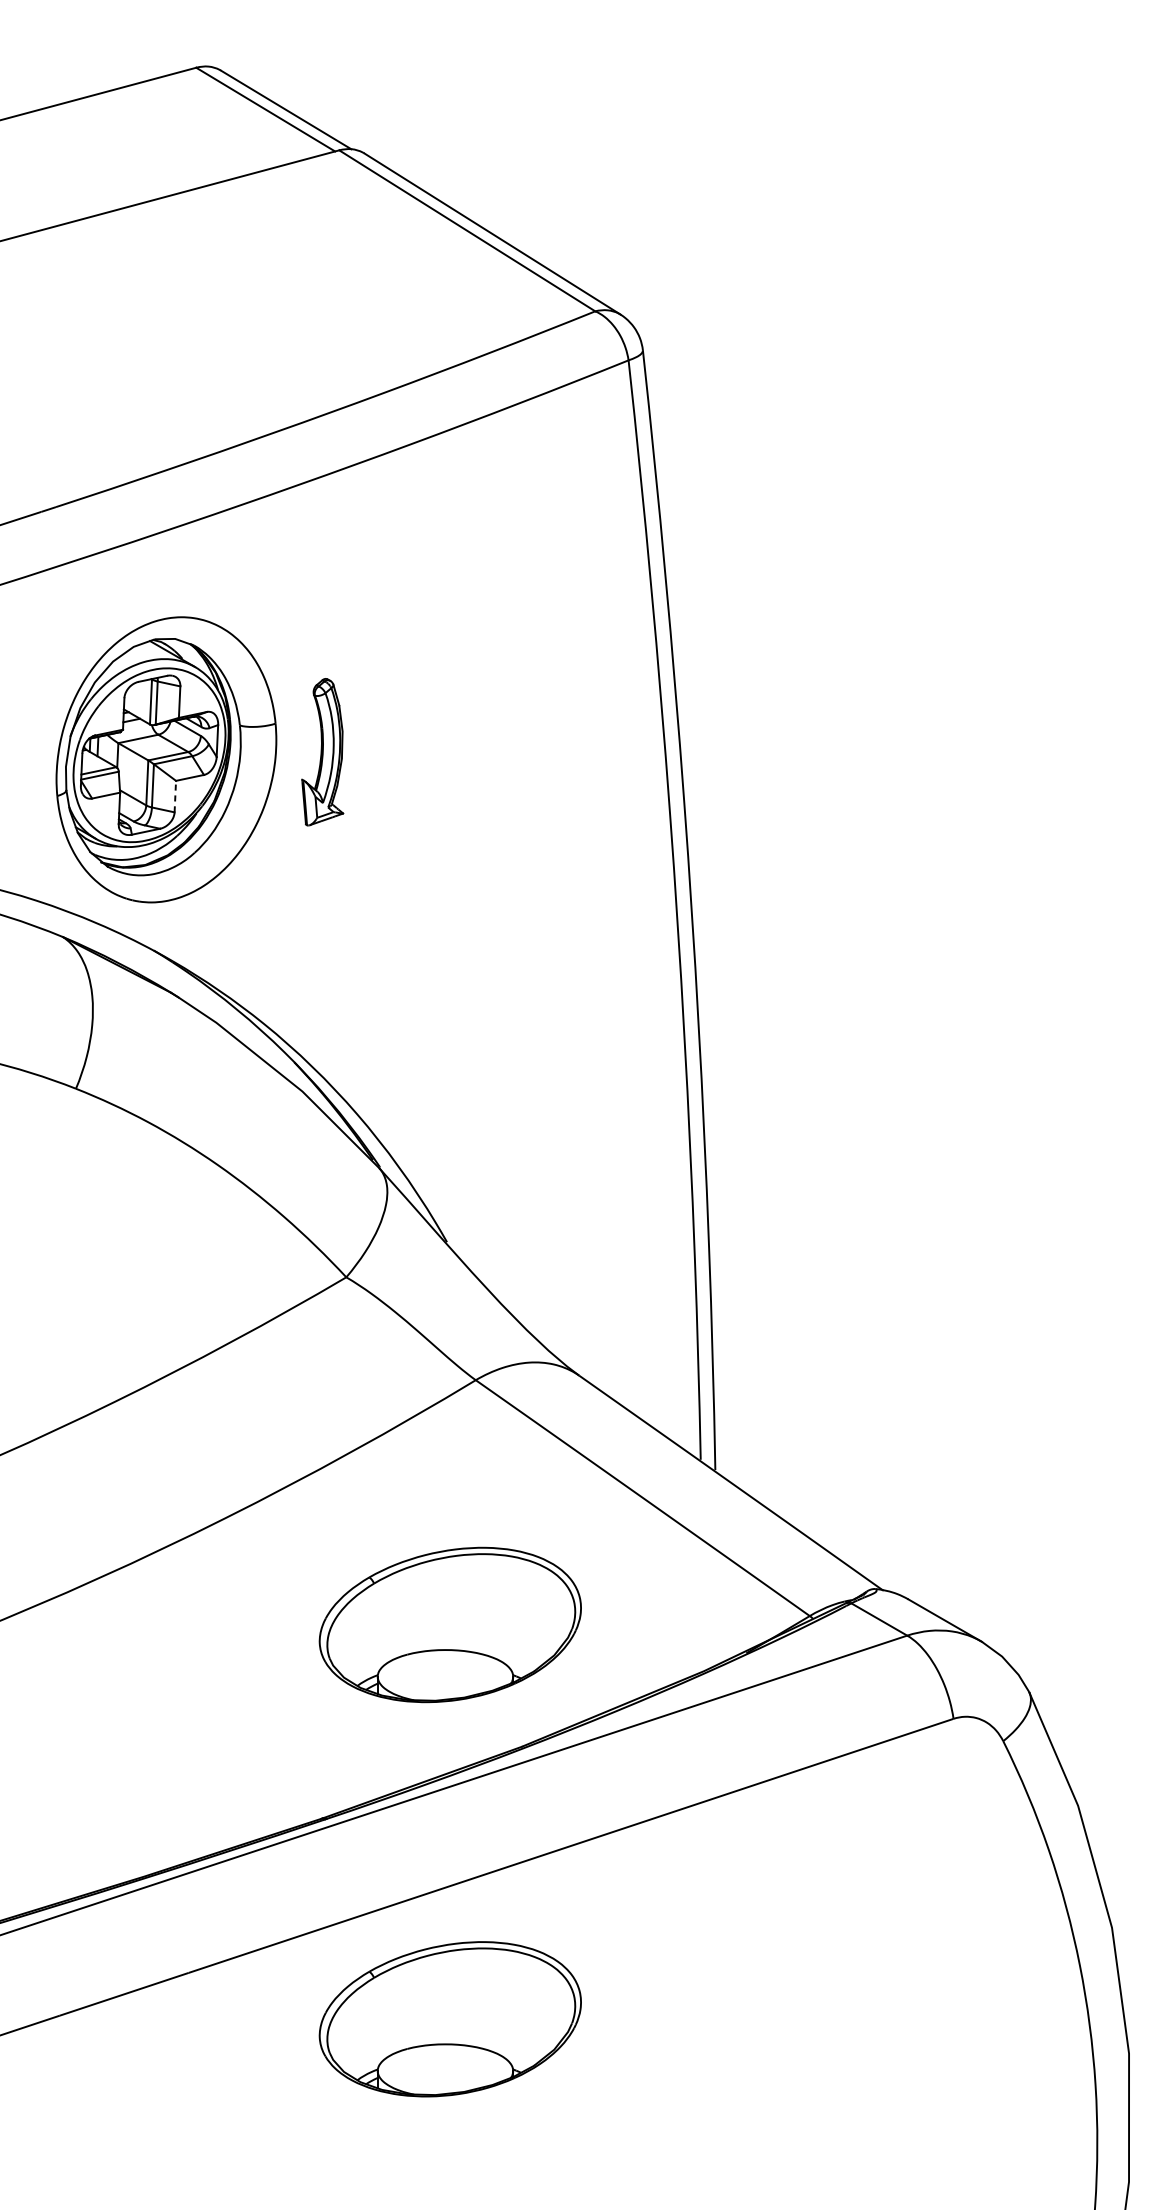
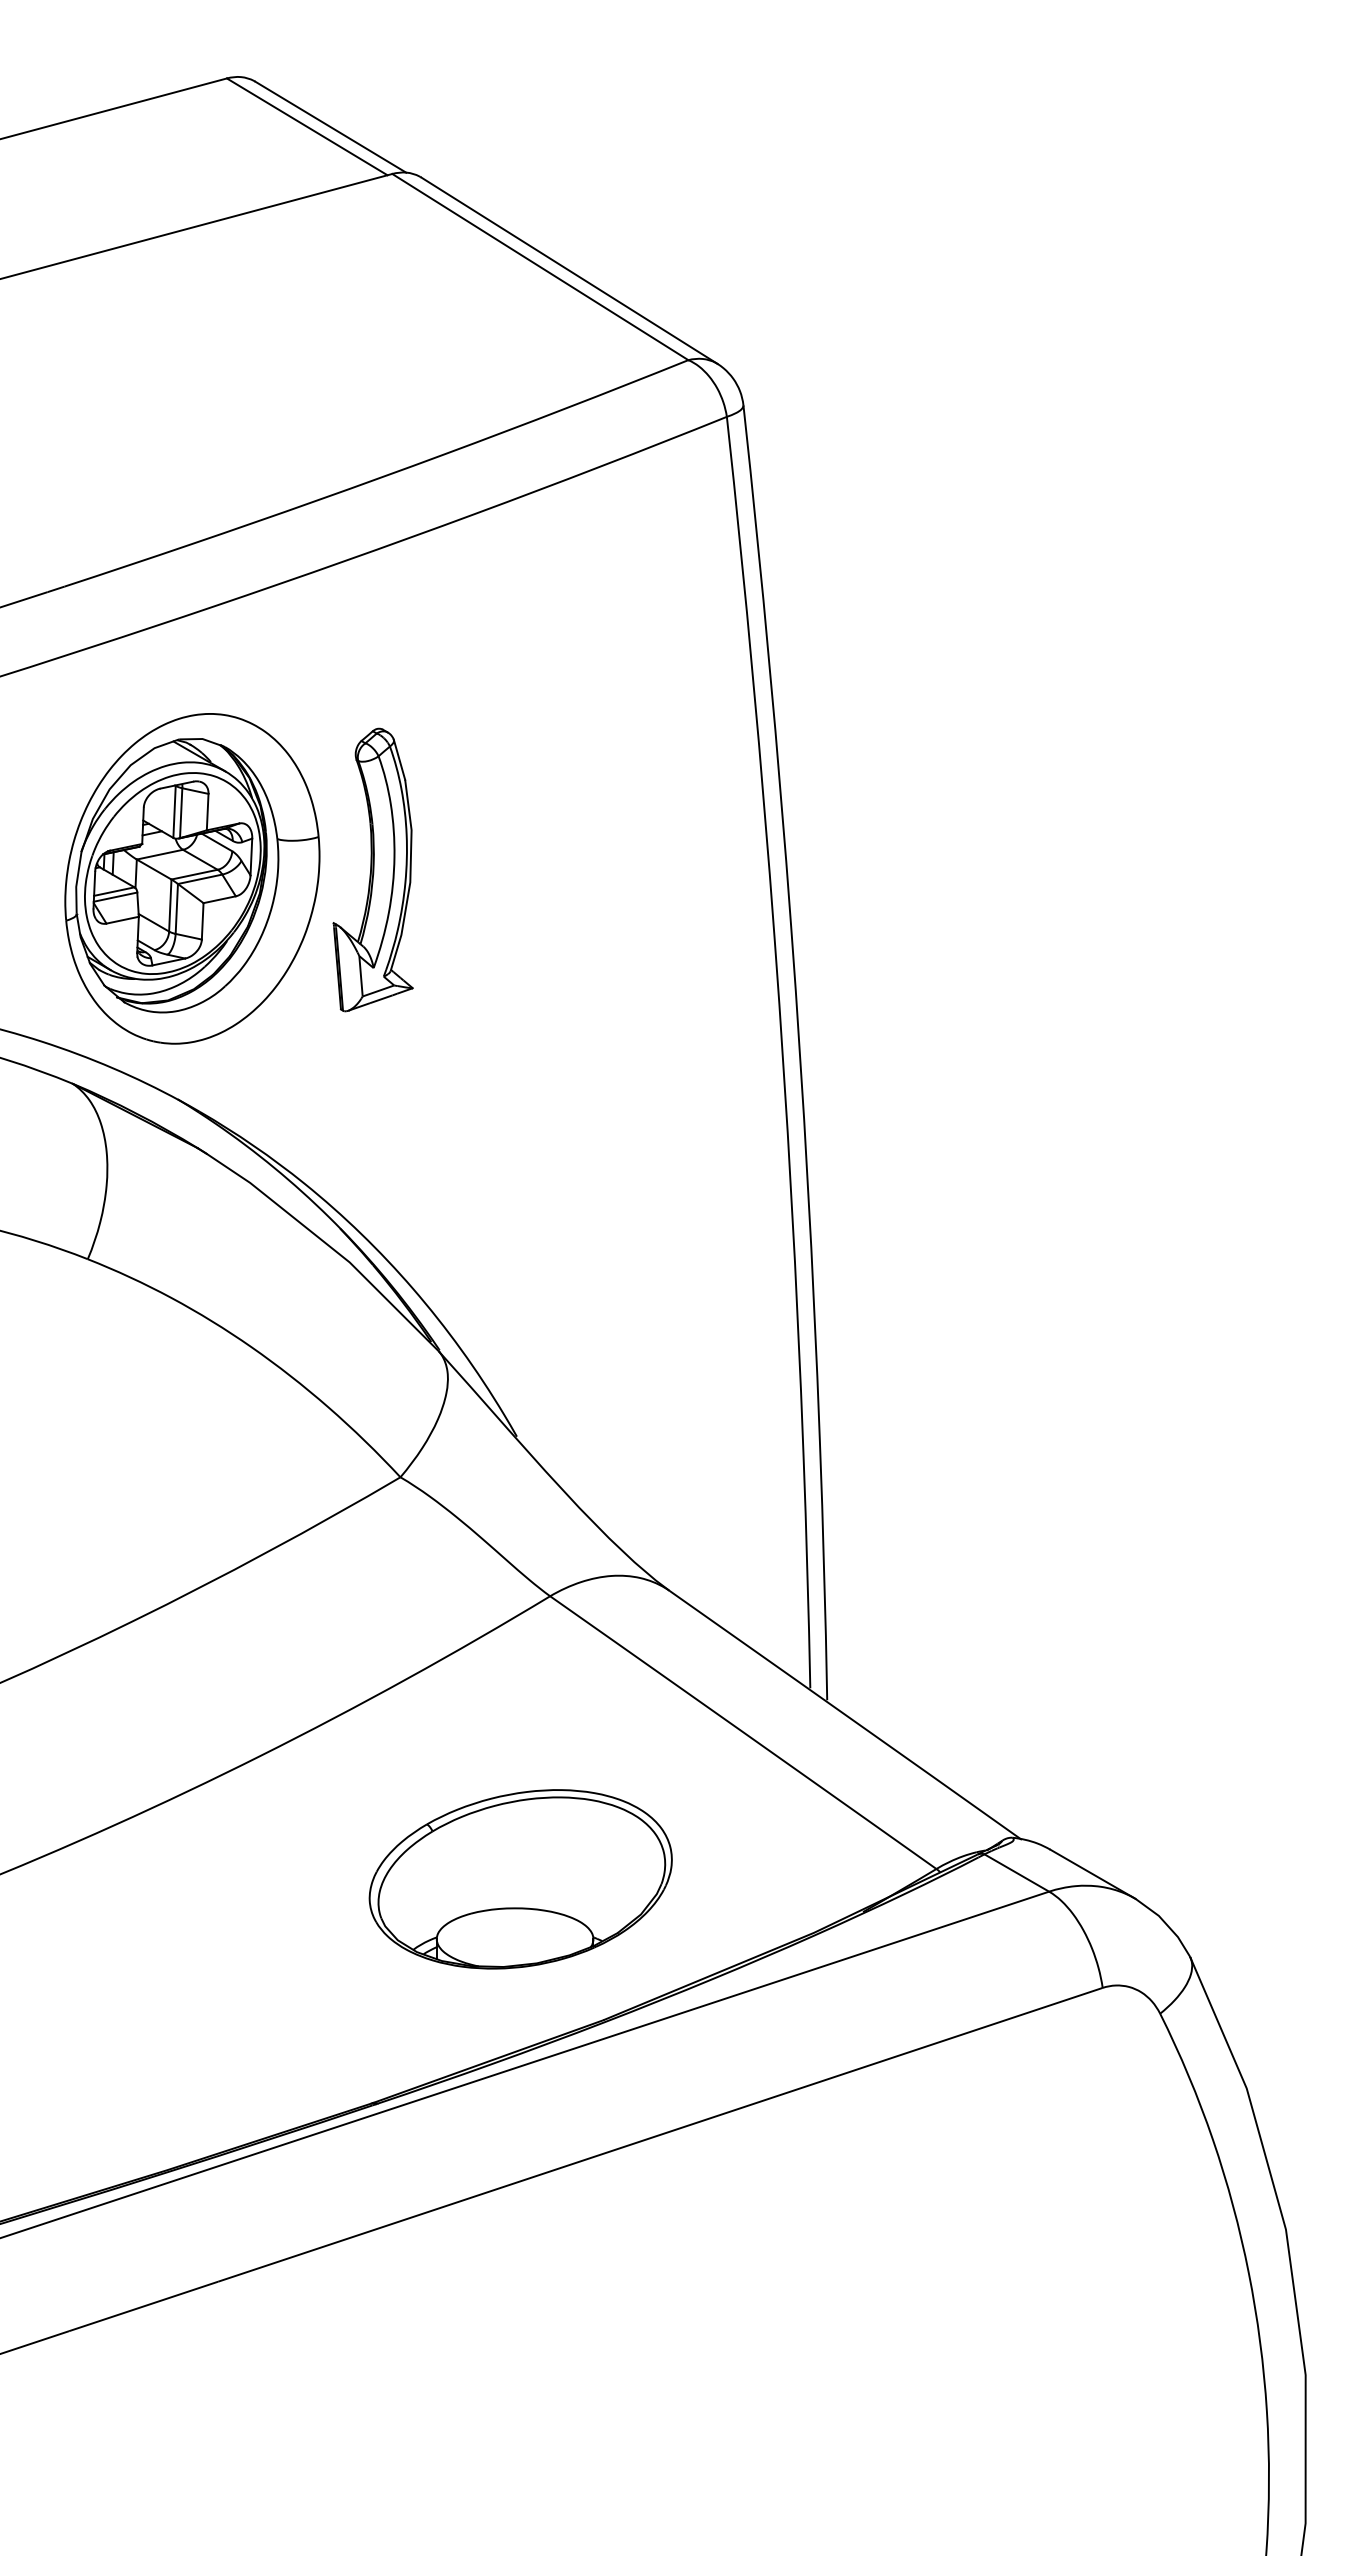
part: (322, 751) -> (372, 869), size x1.67
line: (175, 795) -> (202, 920), dashed -> solid
part: (450, 2019) -> (520, 2335), removed

